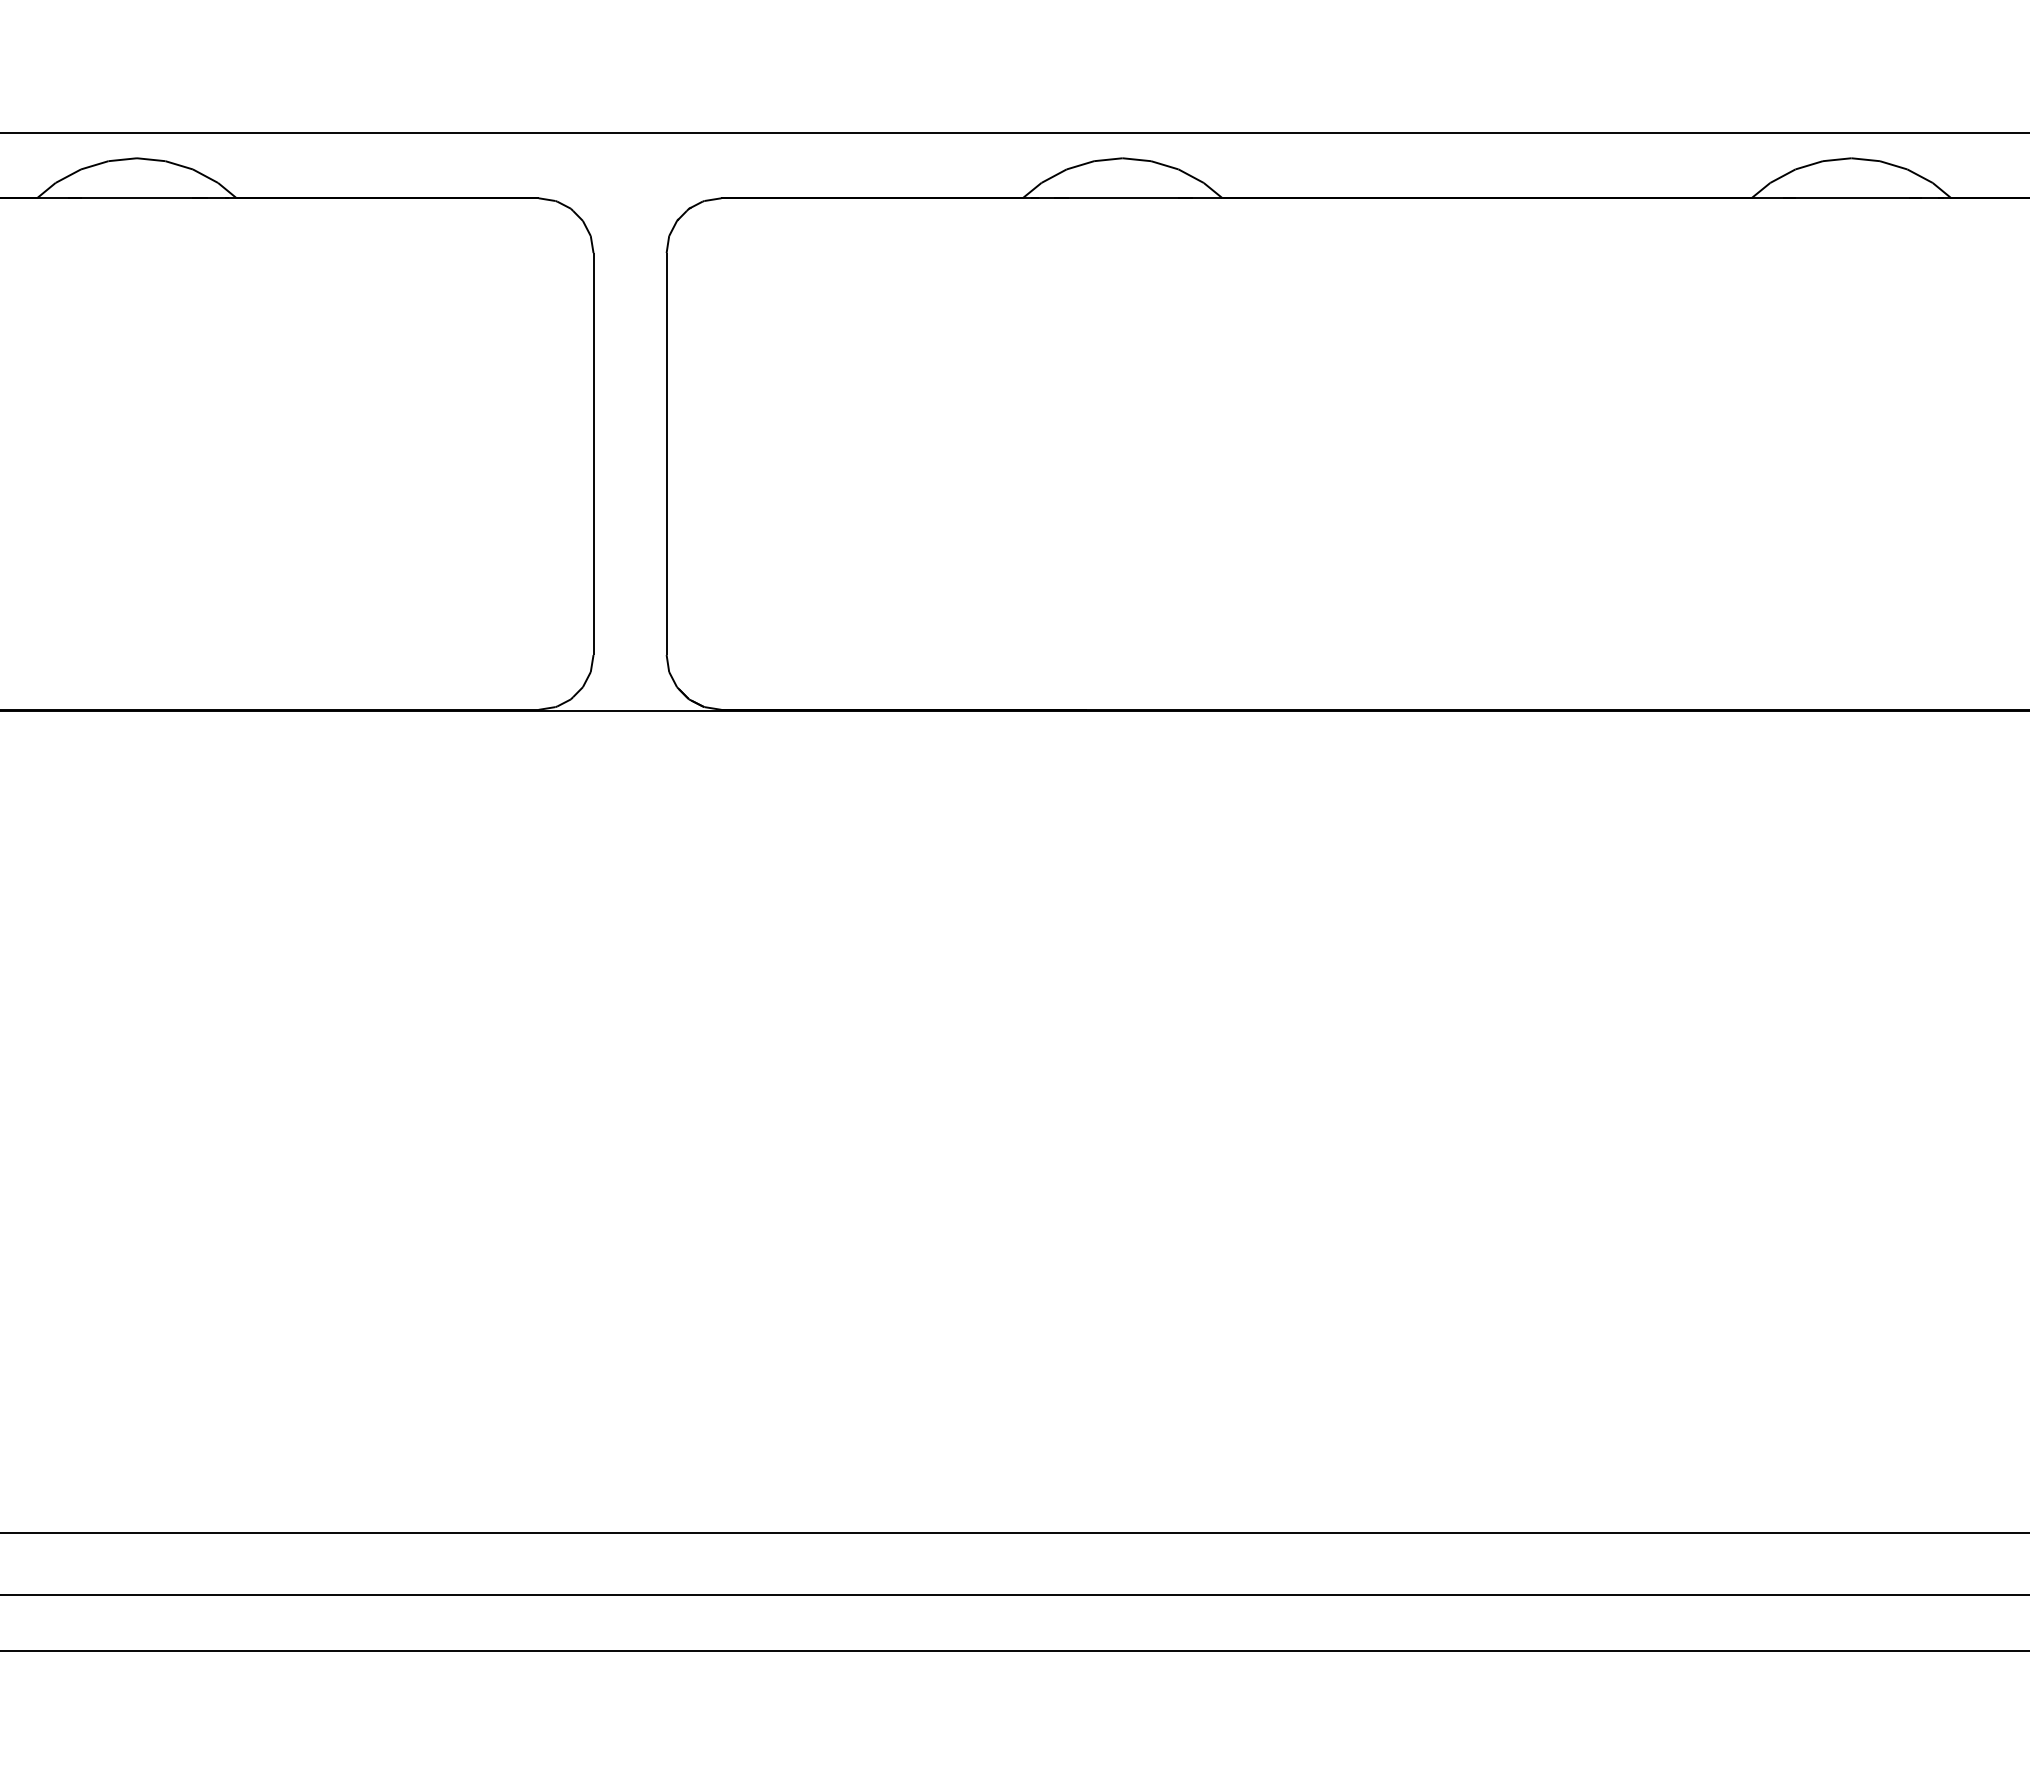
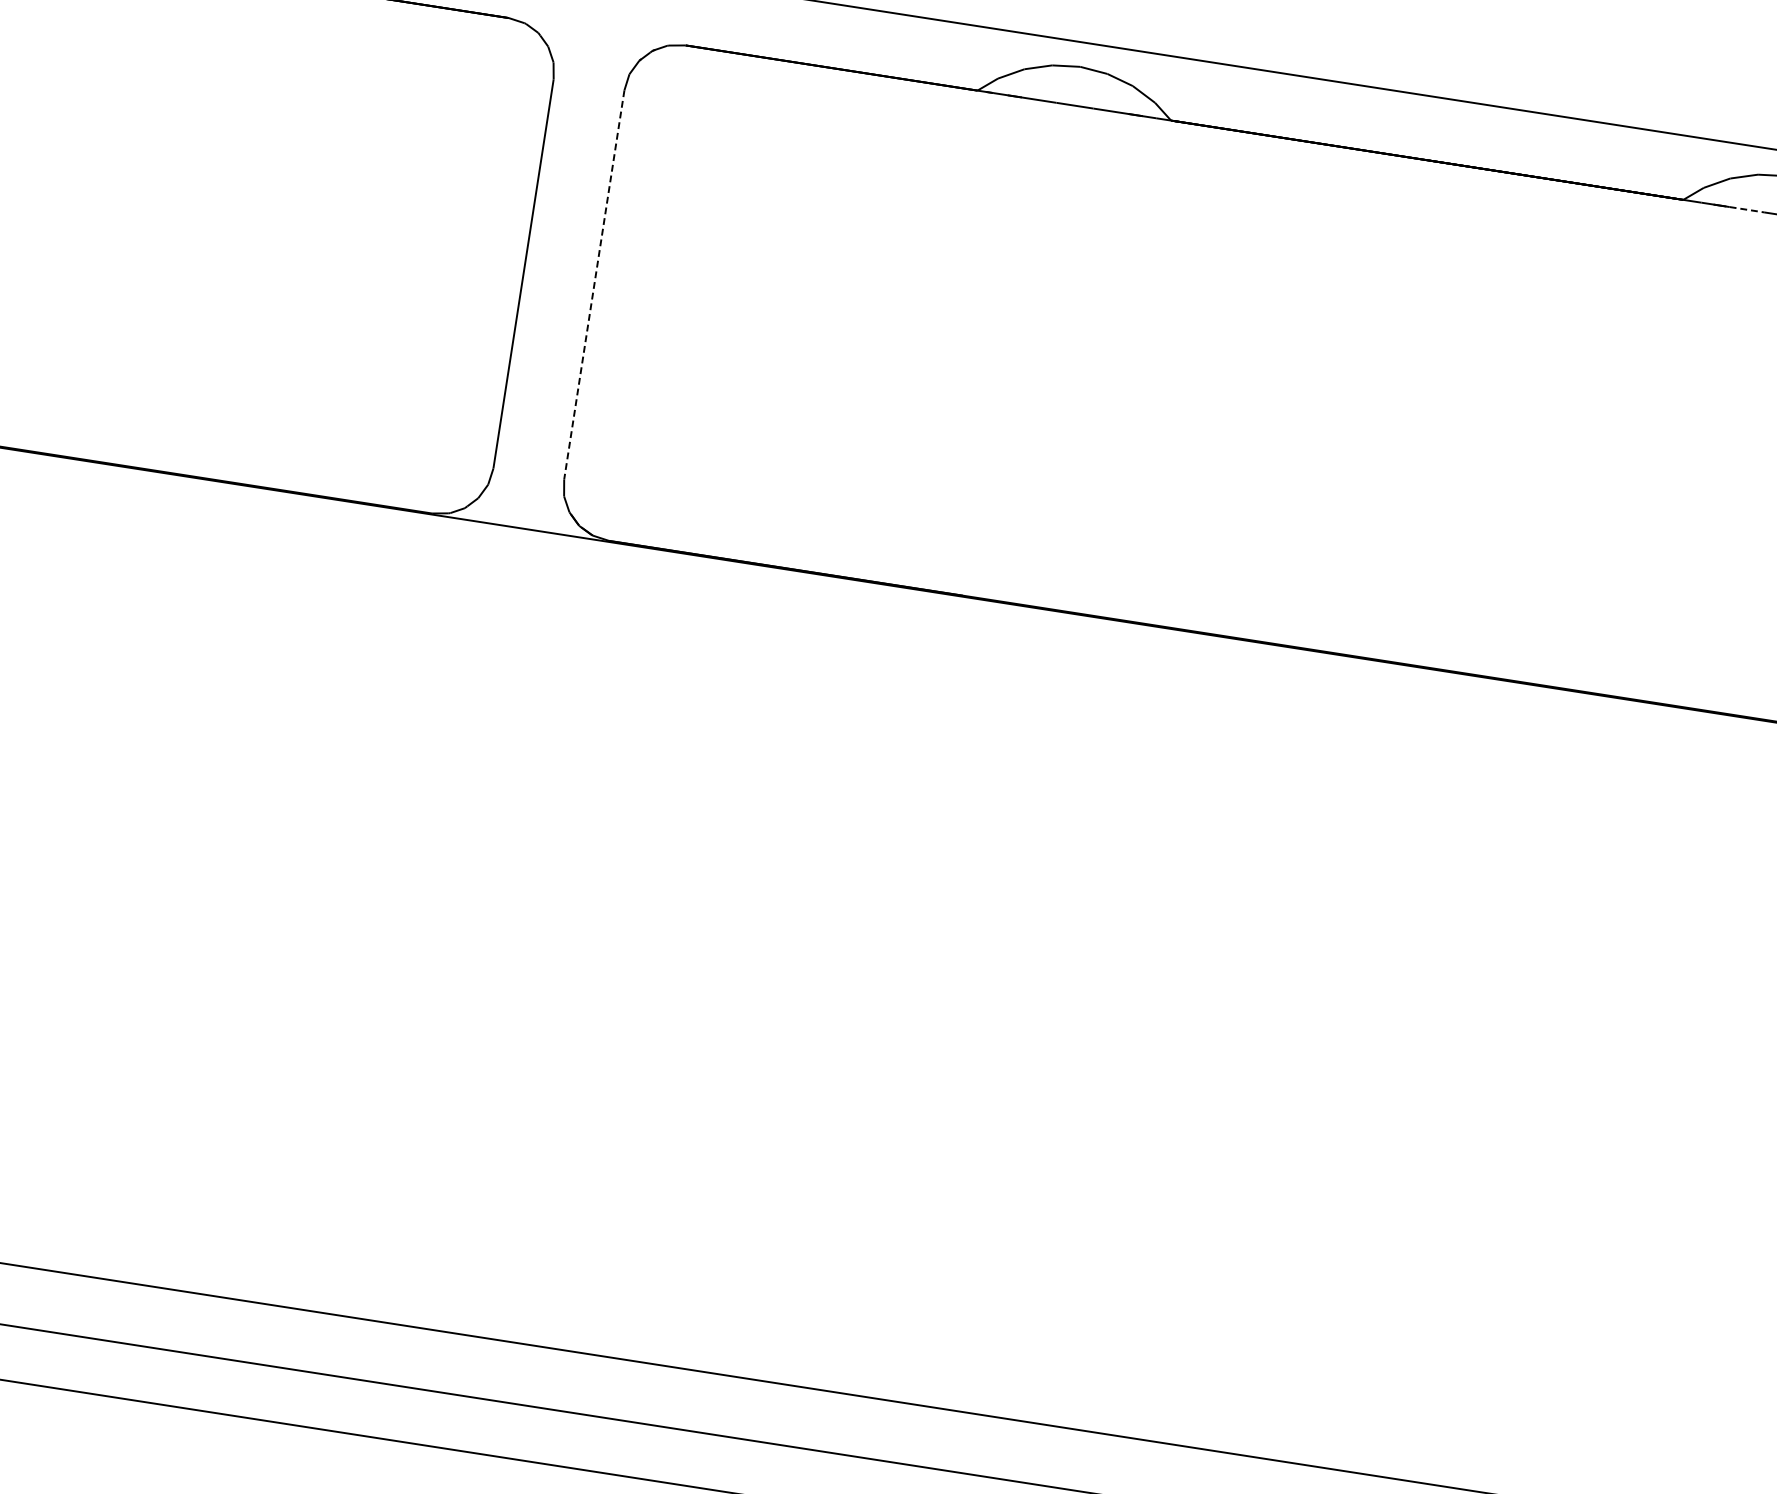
line: (1817, 198) -> (1747, 209), solid -> dashed
line: (666, 454) -> (594, 285), solid -> dashed

